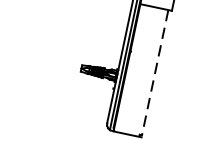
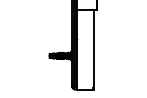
line: (155, 73) -> (94, 49), dashed -> solid

